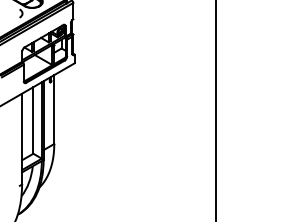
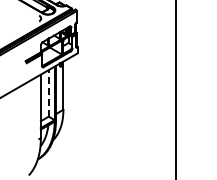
line: (32, 119) -> (48, 92), solid -> dashed

